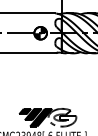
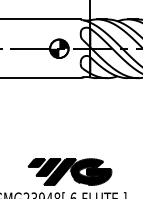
fill: (62, 117) -> (91, 171), added

